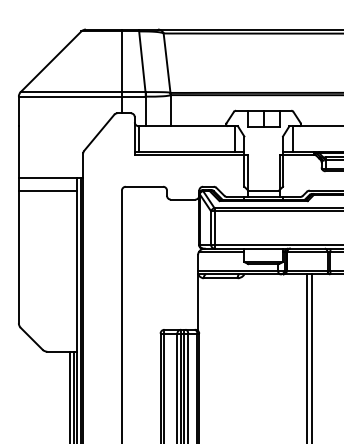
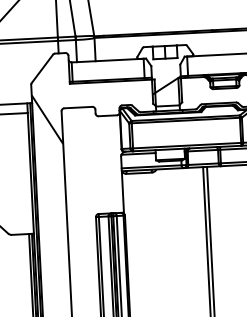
hatch: (263, 163) -> (166, 85), added
hatch: (102, 200) -> (47, 119), added

